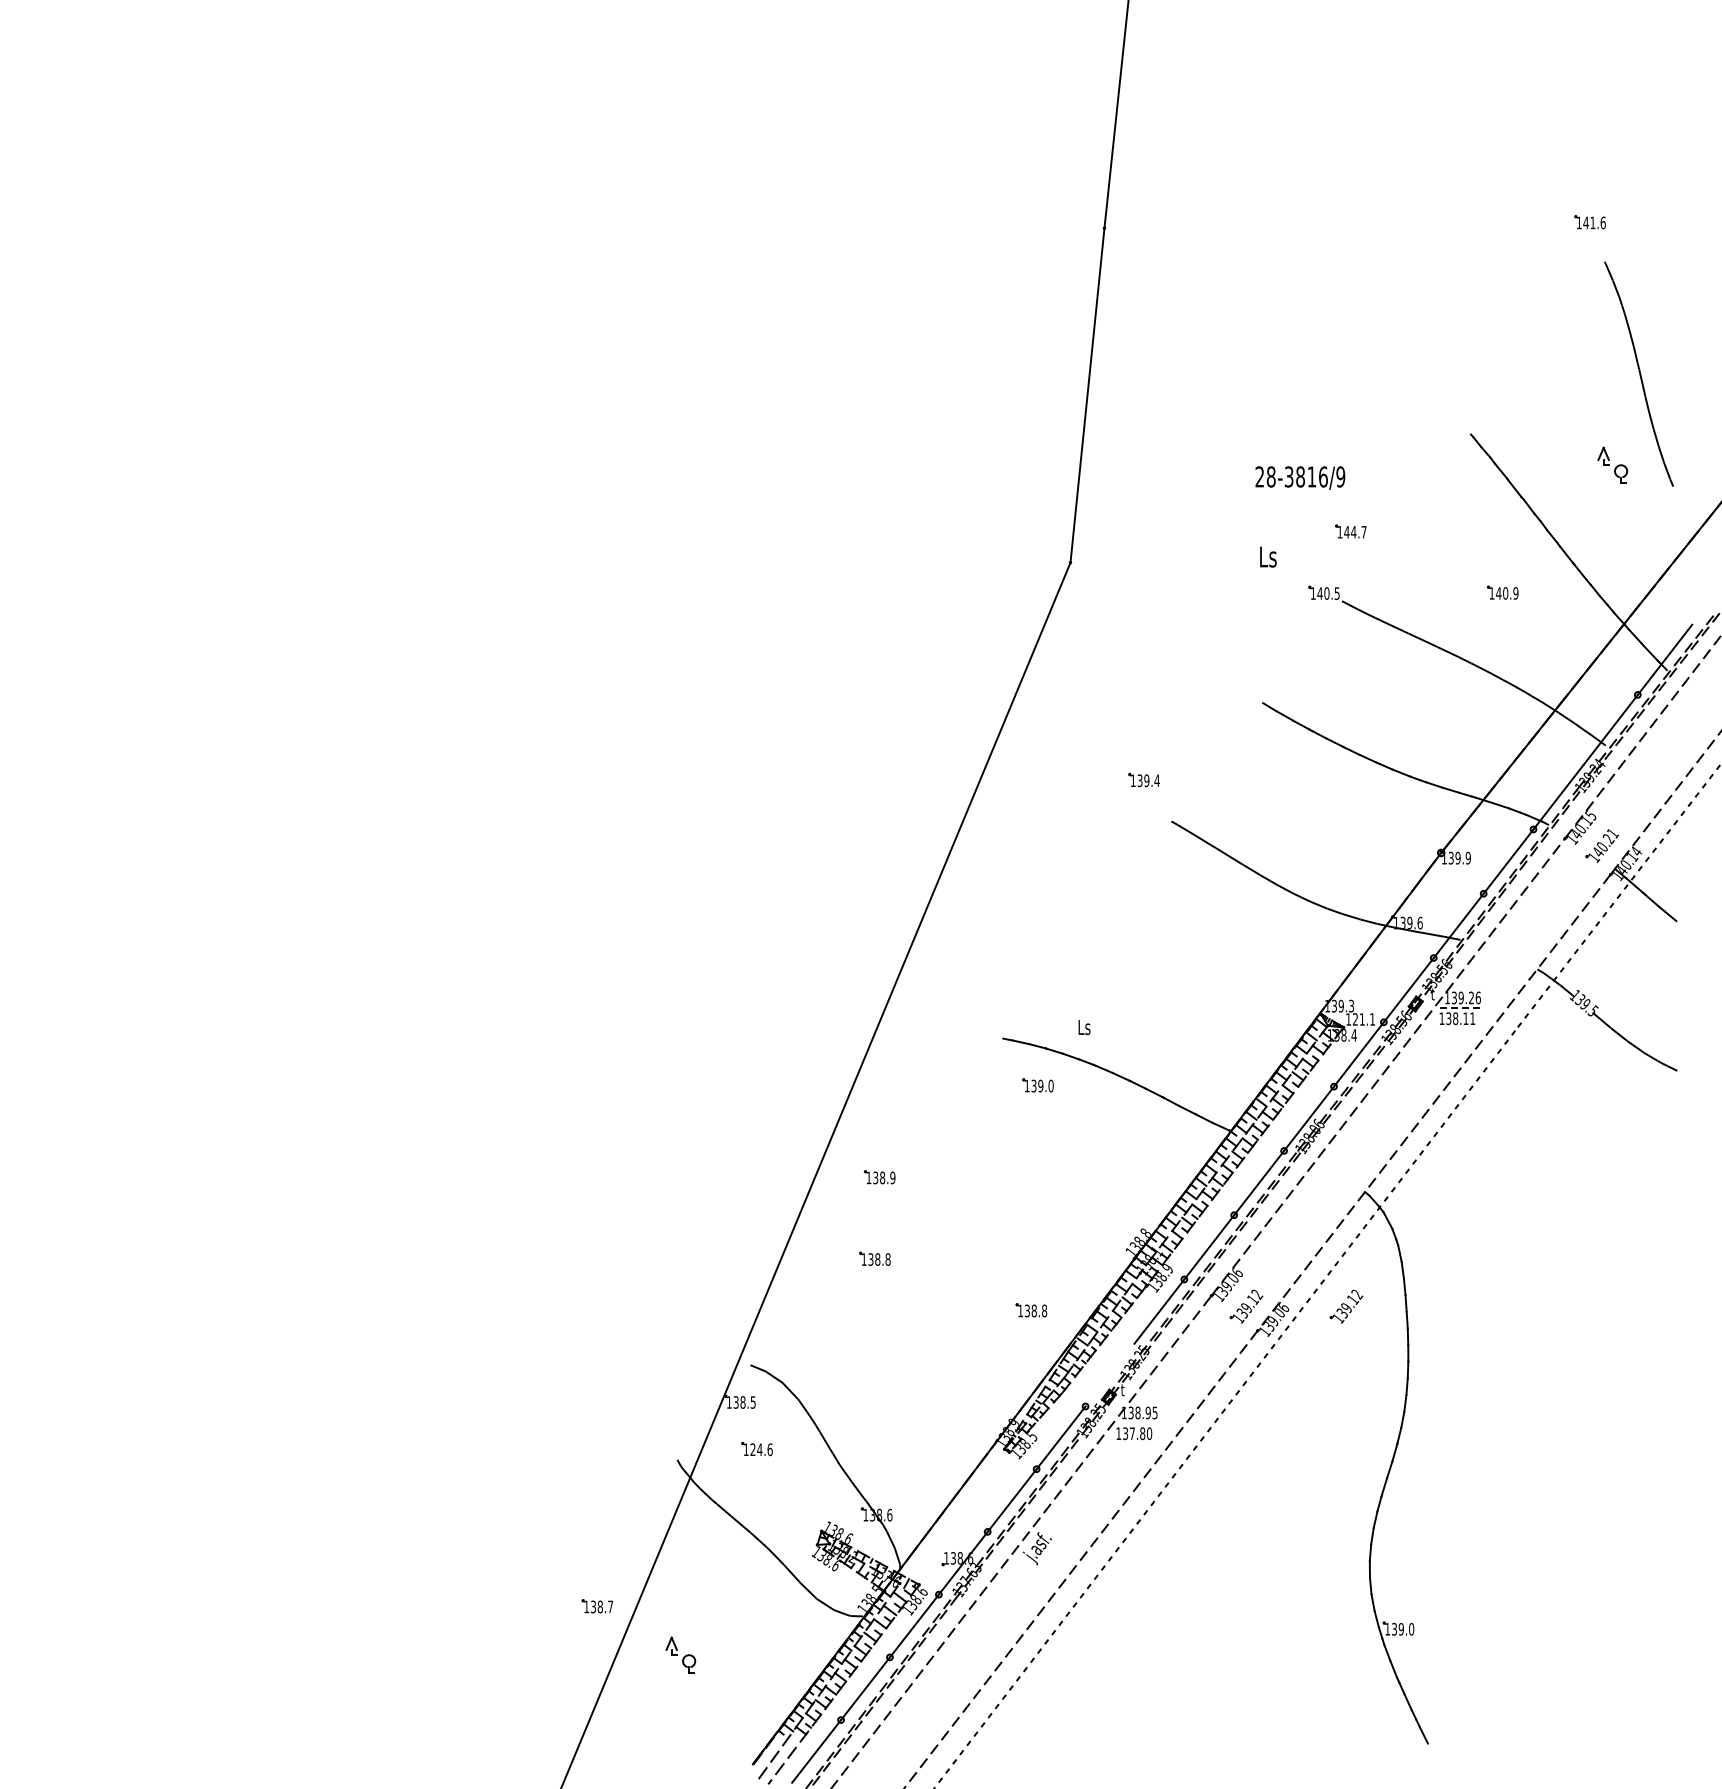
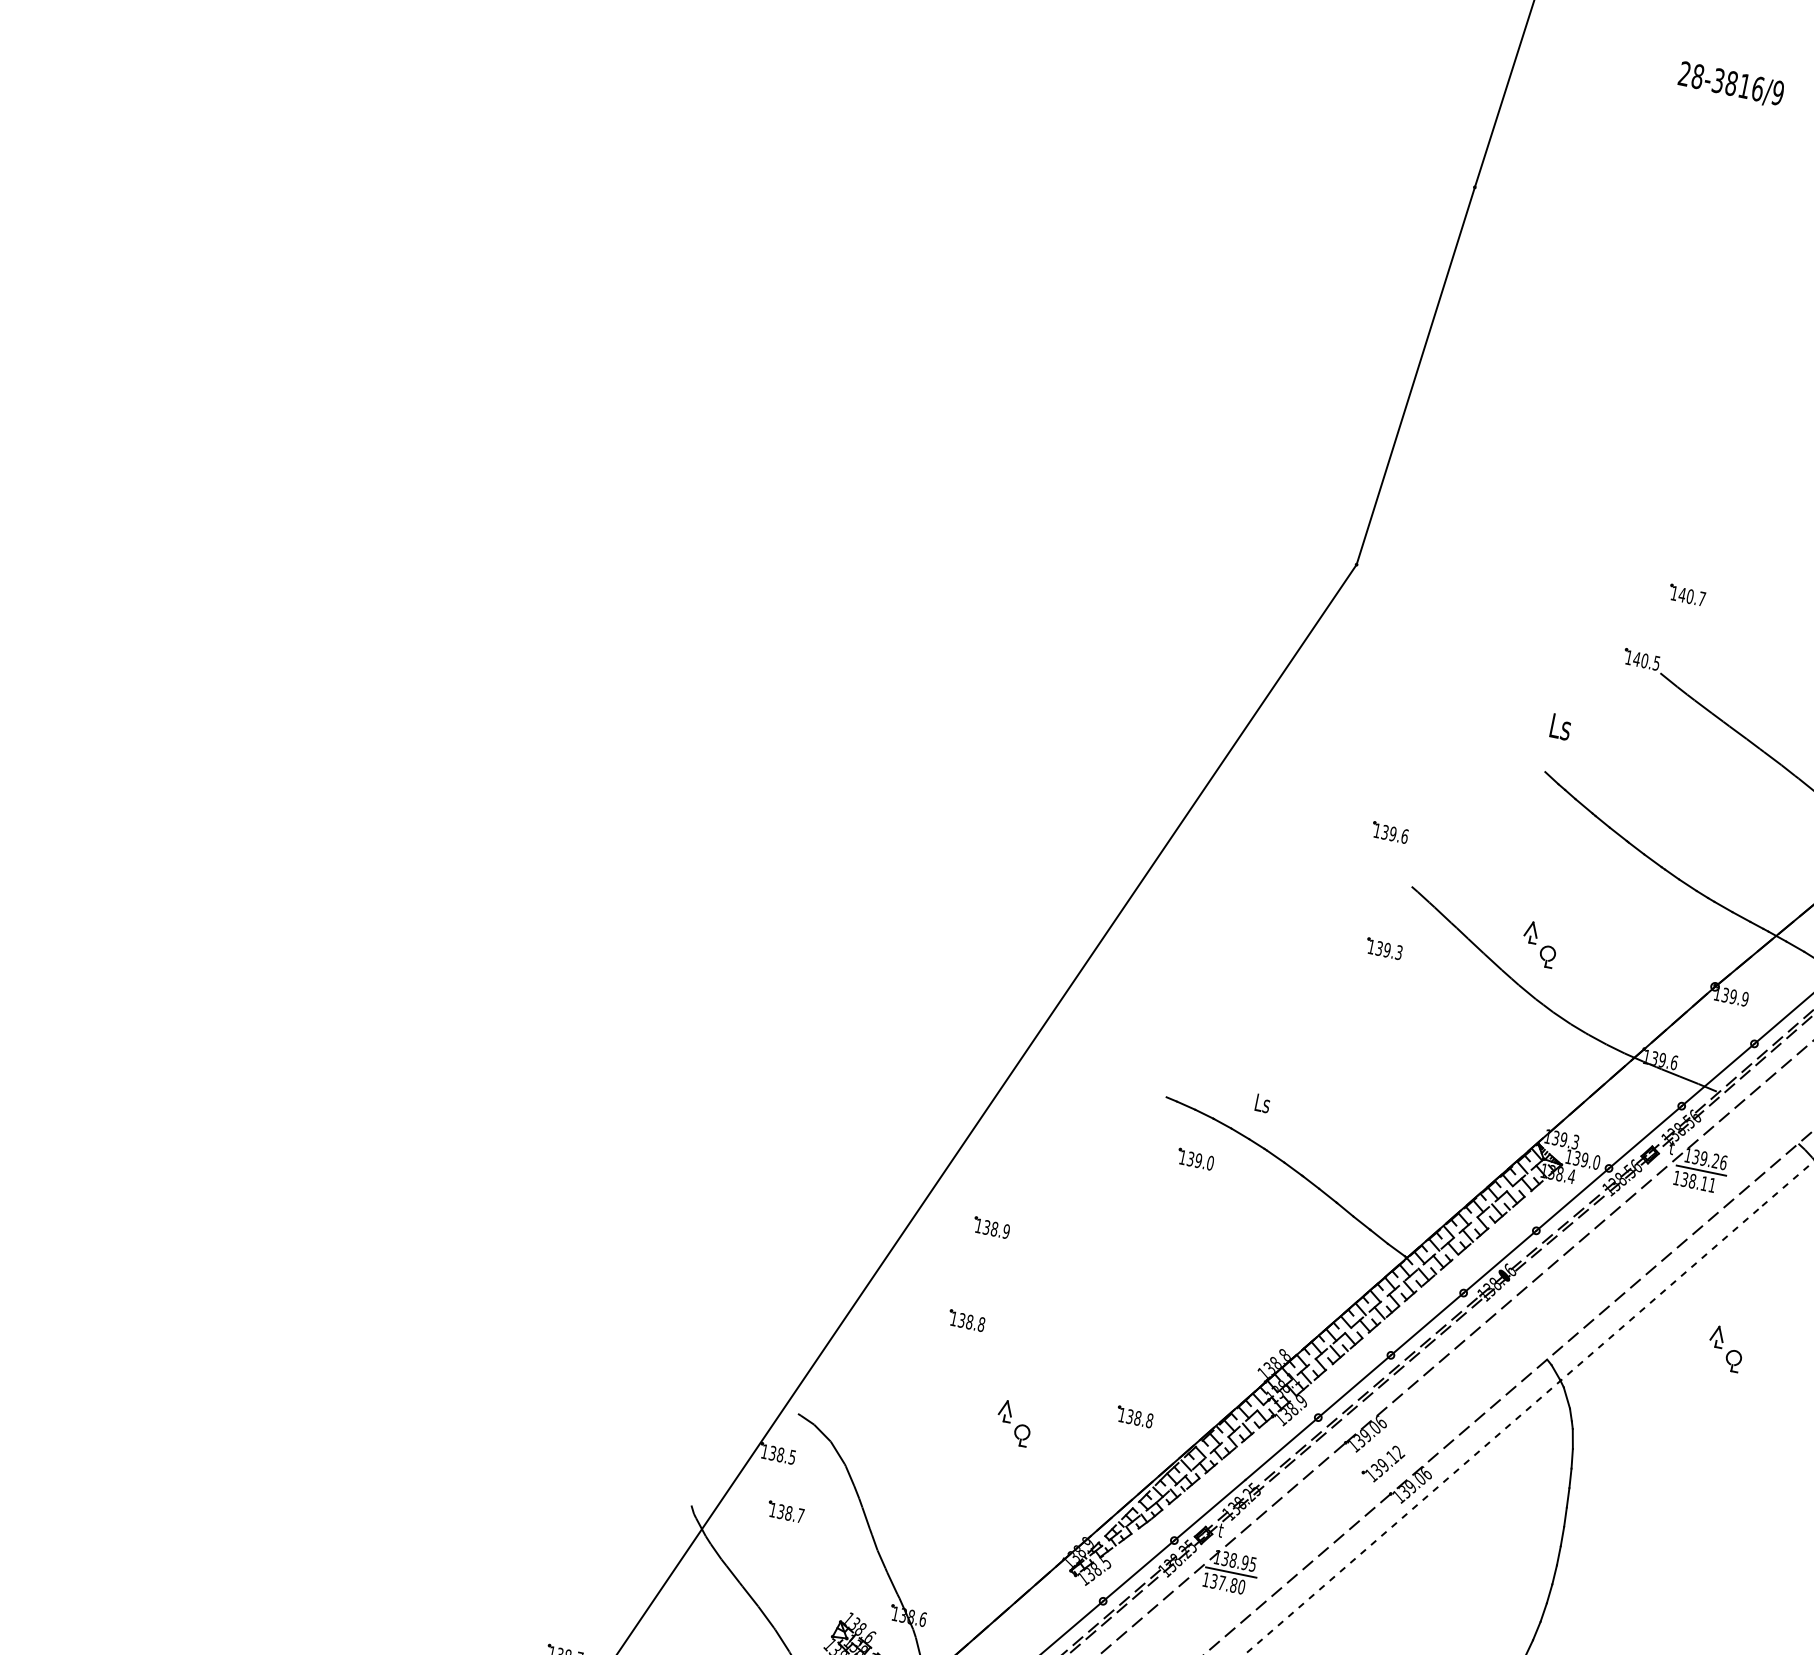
text: (1300, 477) -> (1731, 84), moved
text: (1353, 532) -> (1689, 596), 144.7 -> 140.7
text: (1268, 556) -> (1561, 726), moved
text: (1156, 780) -> (1404, 836), 139.4 -> 139.6
part: (1287, 847) -> (1539, 944), added
part: (1158, 877) -> (1383, 948), added
line: (1461, 1008) -> (1701, 1170), dashed -> solid
text: (1364, 1019) -> (1587, 1160), 121.1 -> 139.0
part: (1511, 1152) -> (1725, 1348), added
part: (1346, 1306) -> (1498, 1487), removed
part: (931, 1335) -> (1013, 1422), added
line: (1109, 1374) -> (1209, 1509), added
line: (1138, 1423) -> (1231, 1572), added
text: (761, 1449) -> (790, 1513), 124.6 -> 138.7

